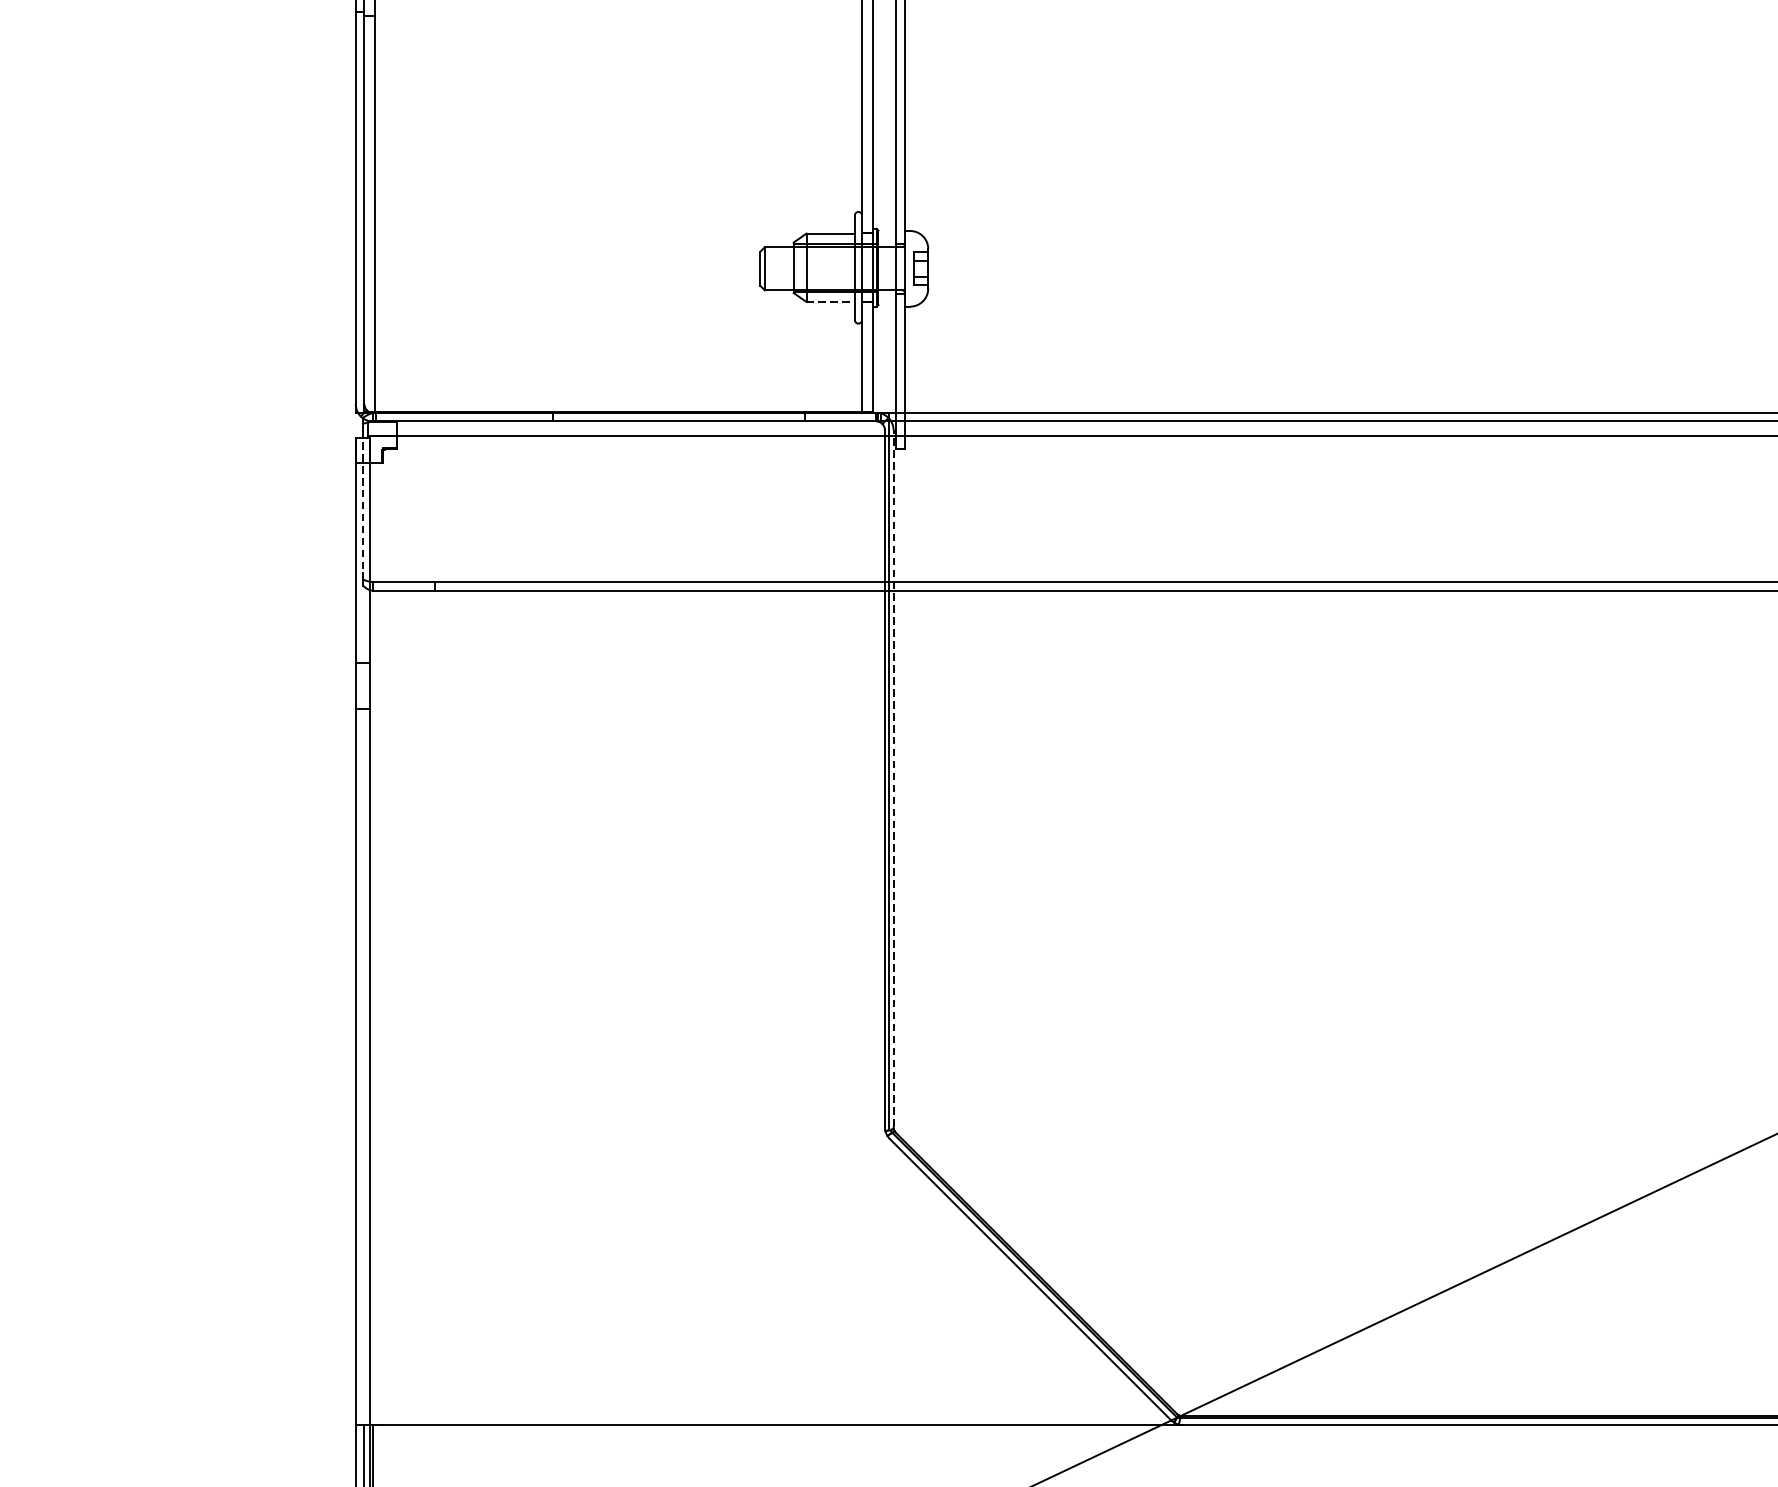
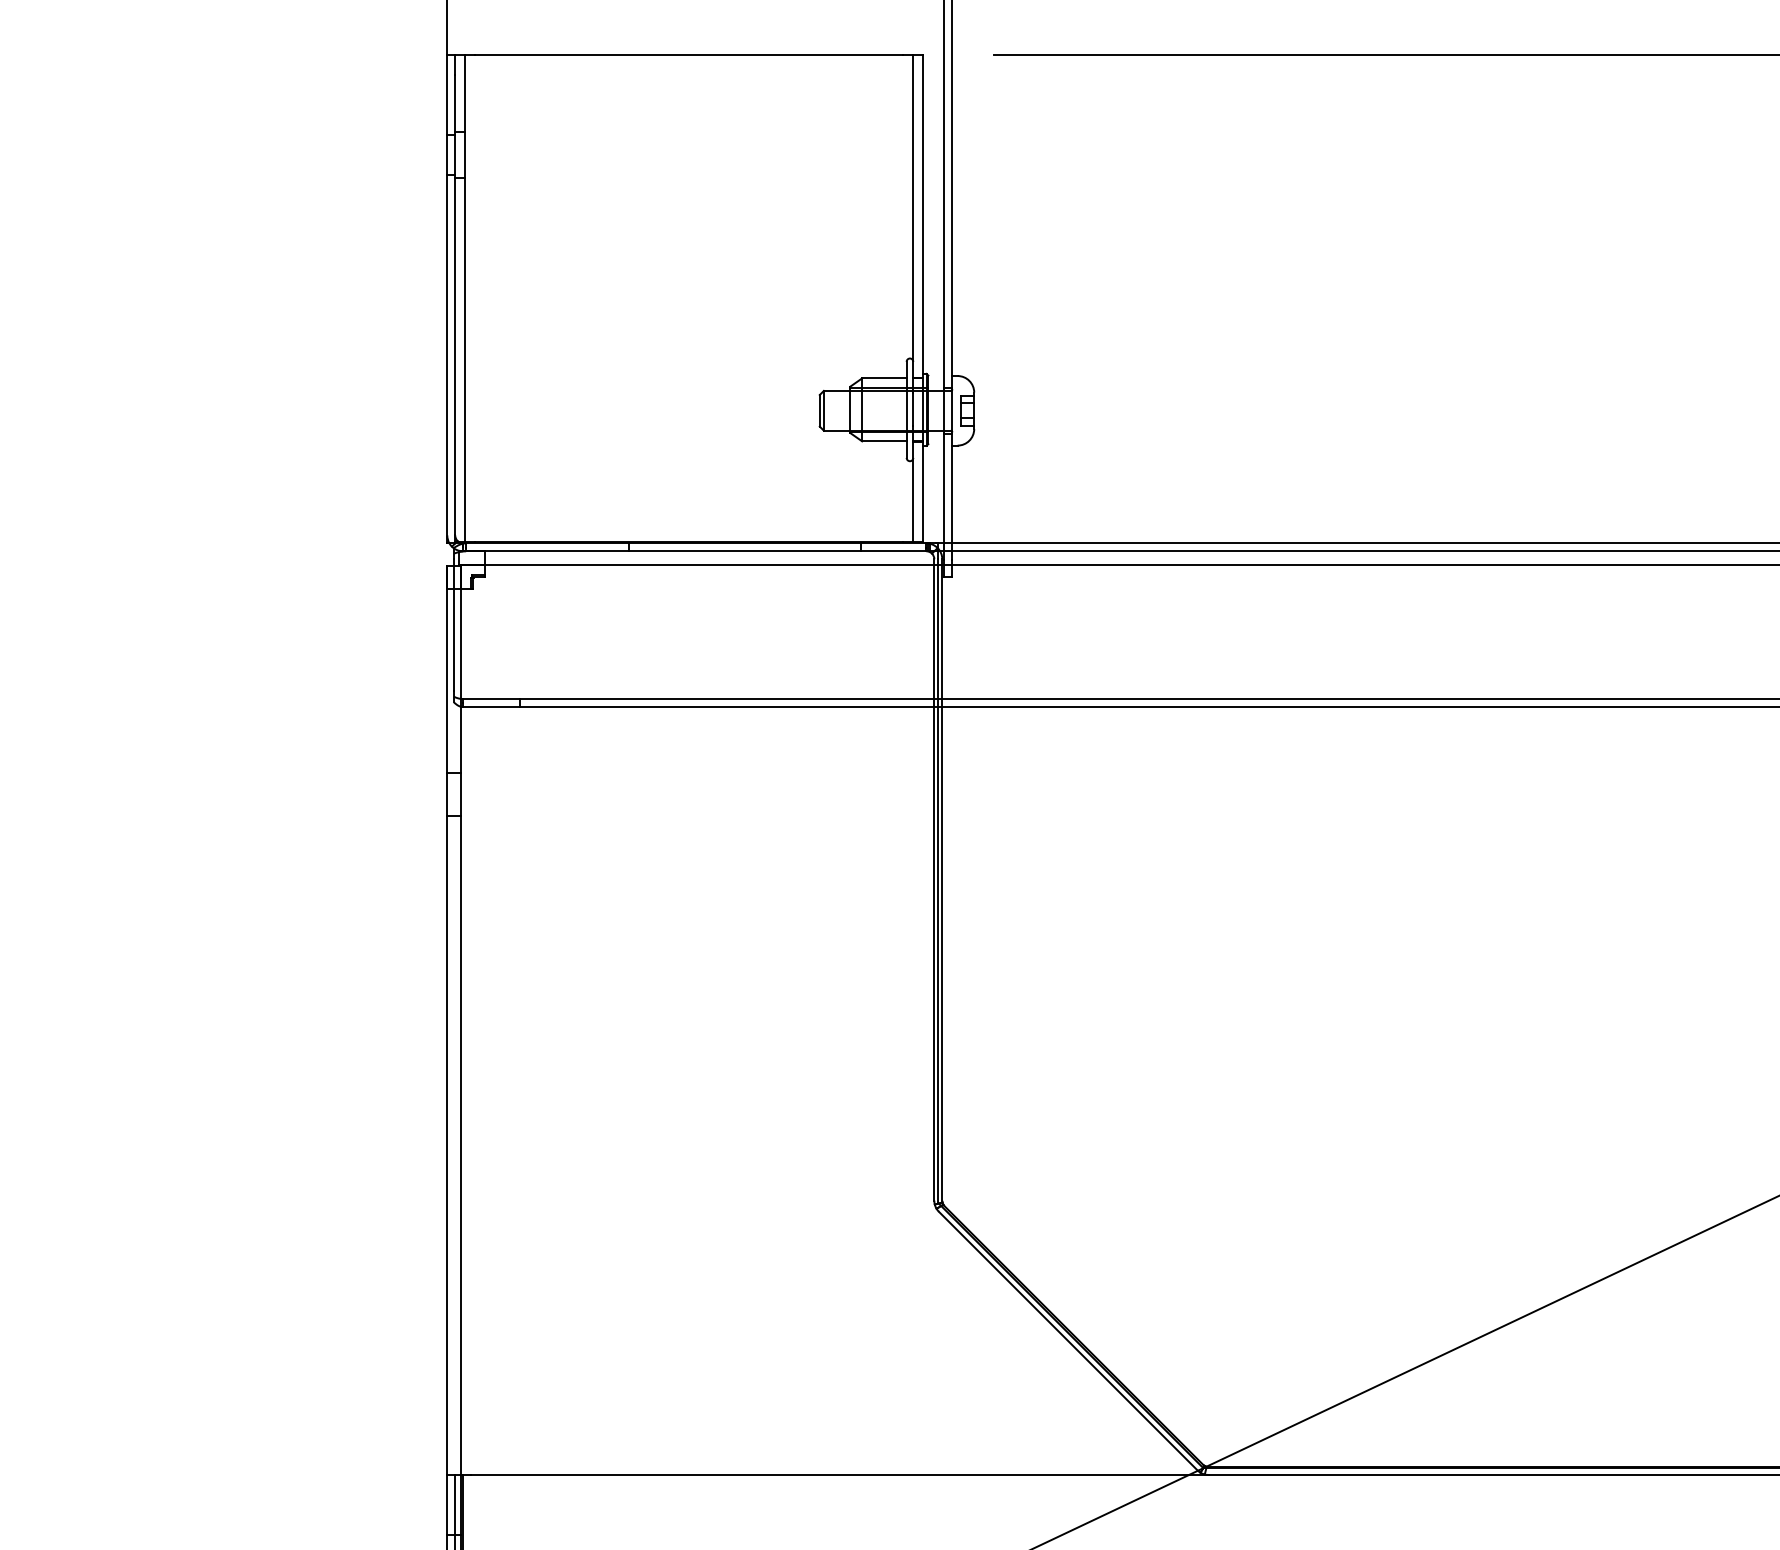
line: (830, 302) -> (884, 441), dashed -> solid
line: (362, 502) -> (453, 625), dashed -> solid
line: (893, 778) -> (942, 879), dashed -> solid

